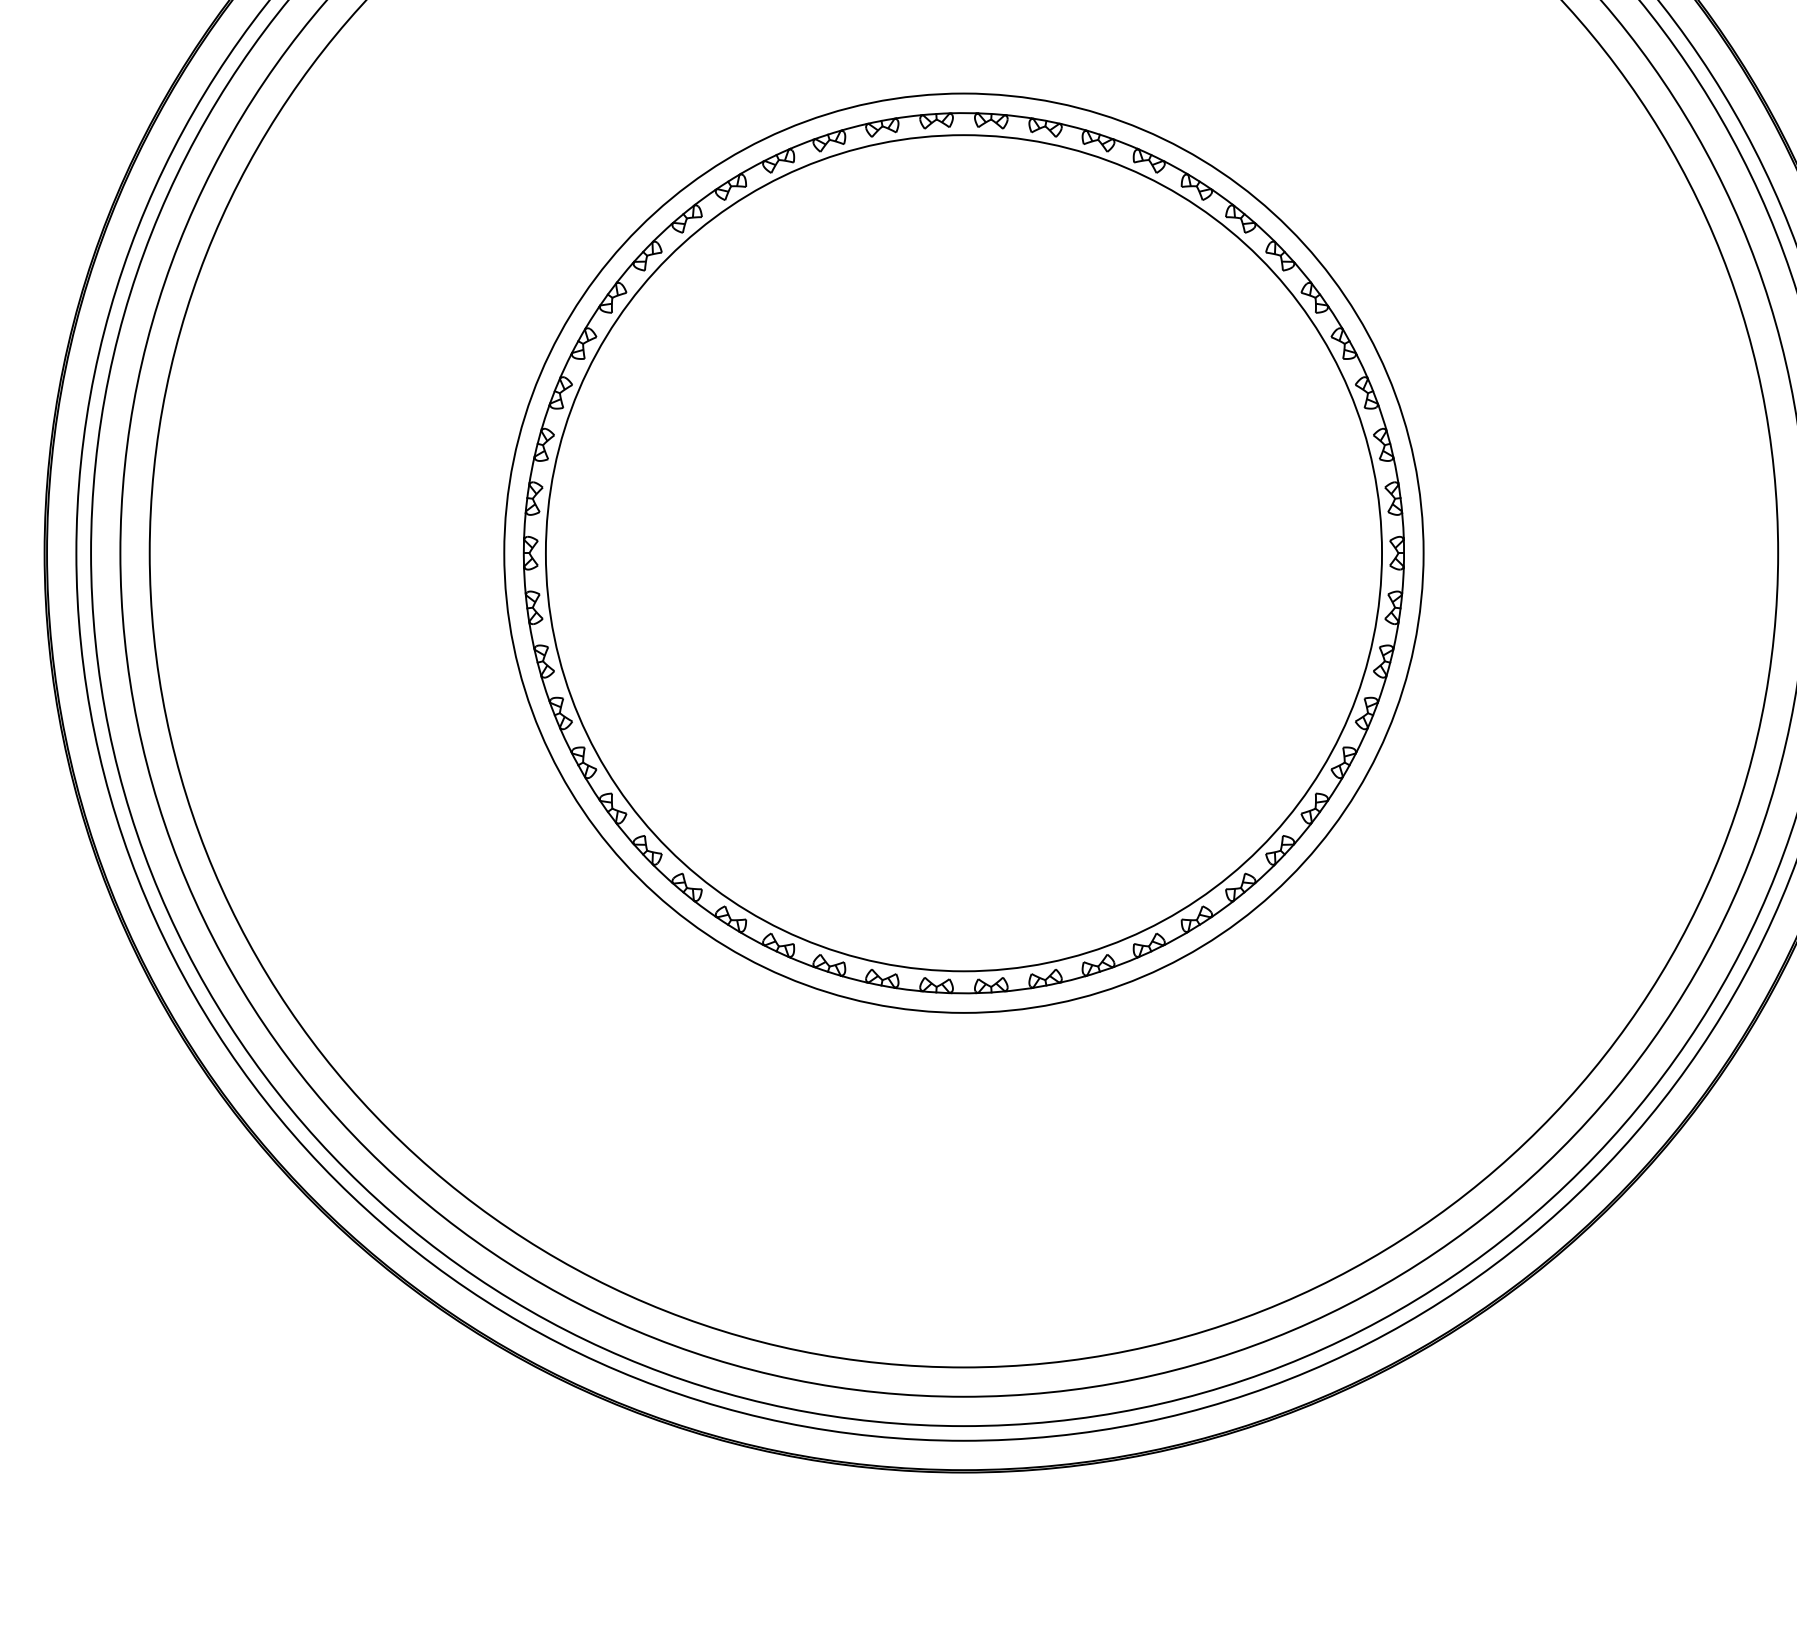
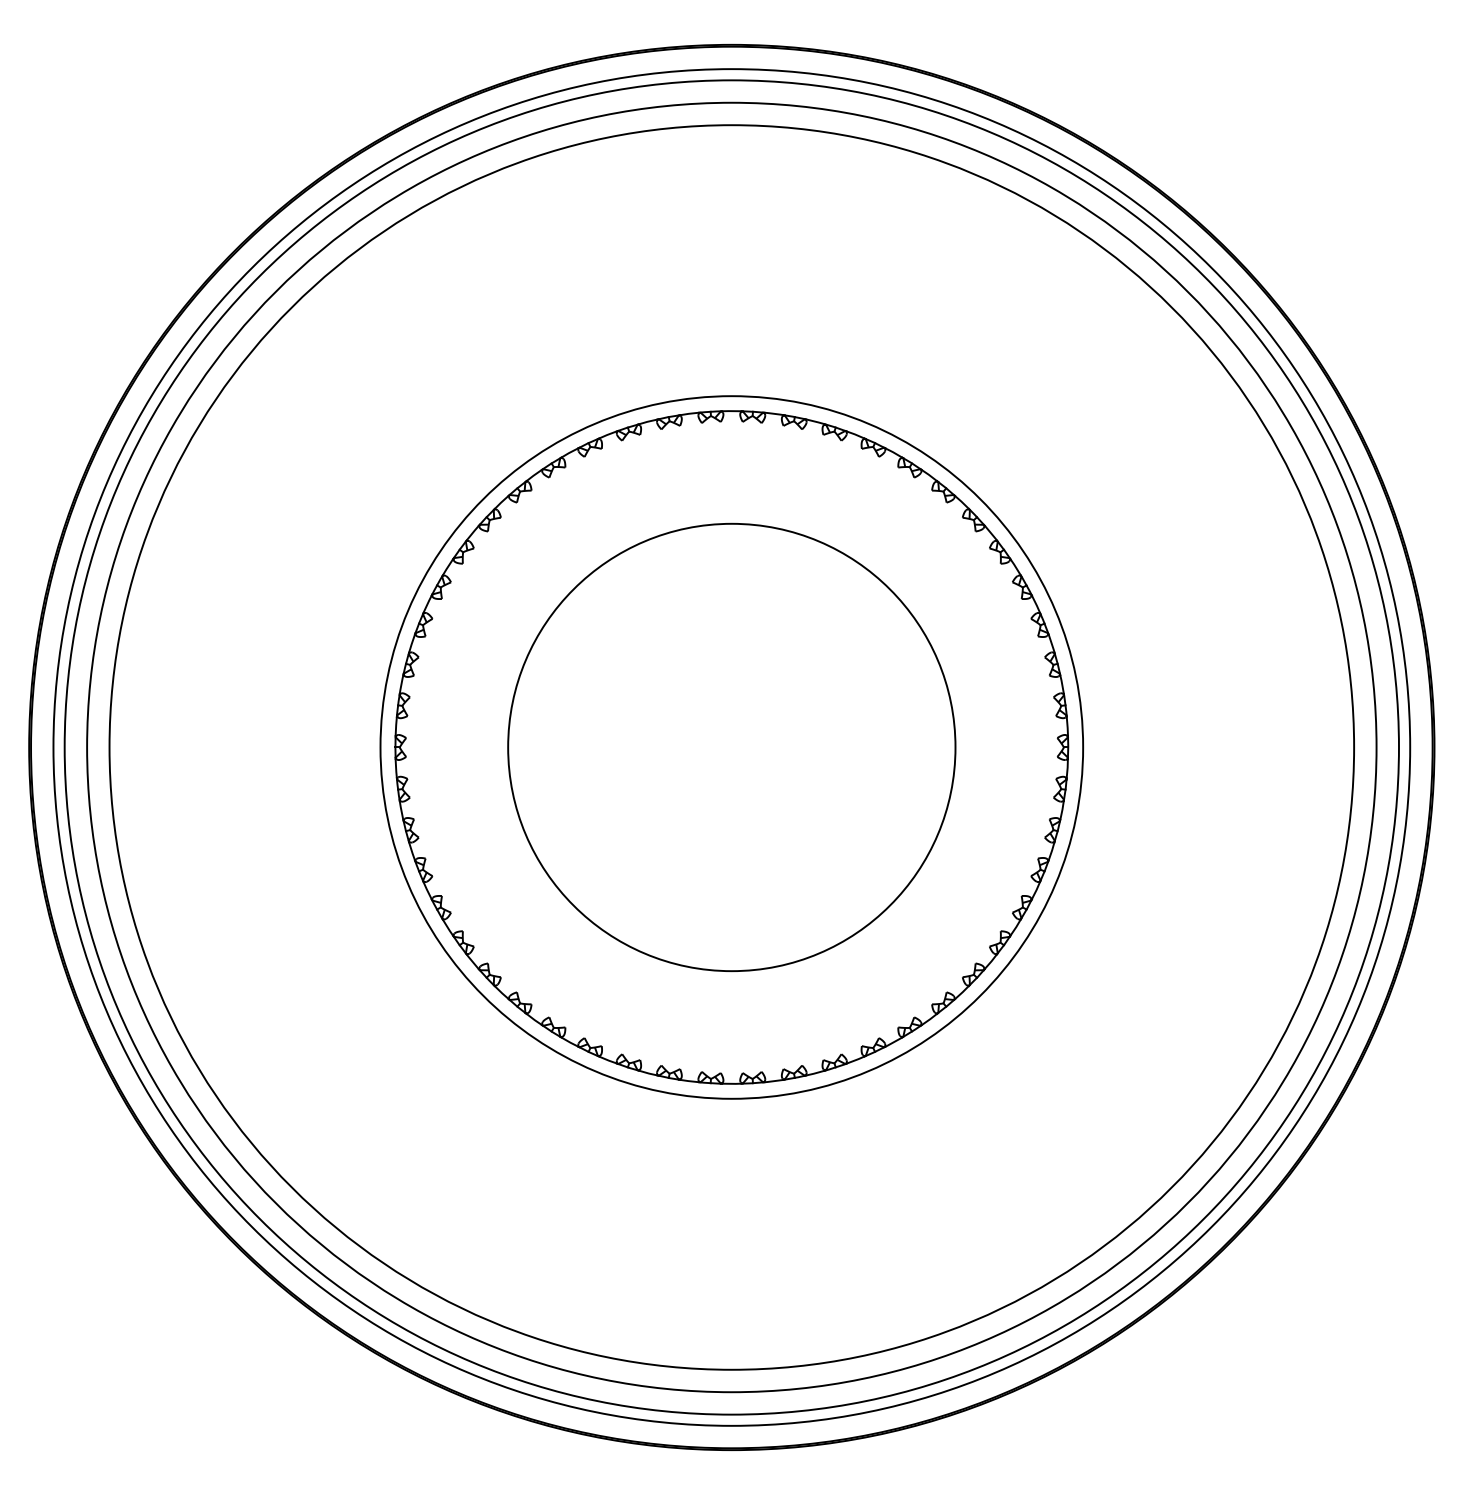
circle: (963, 553) -> (731, 747), size x0.7

